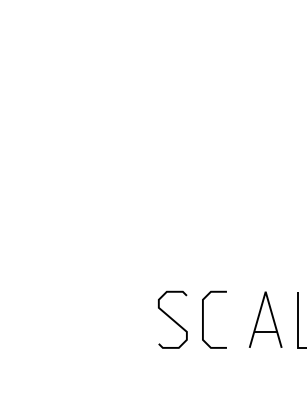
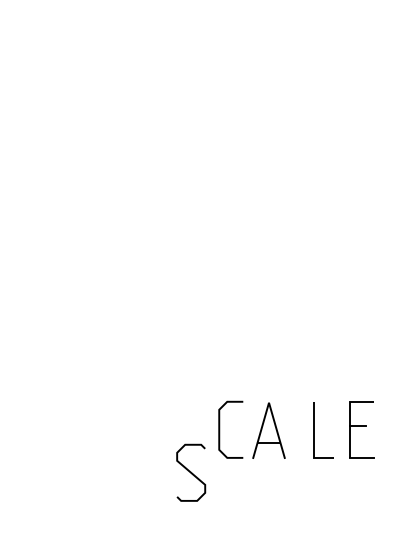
curve: (173, 319) -> (191, 472), moved
part: (265, 319) -> (268, 430), moved

